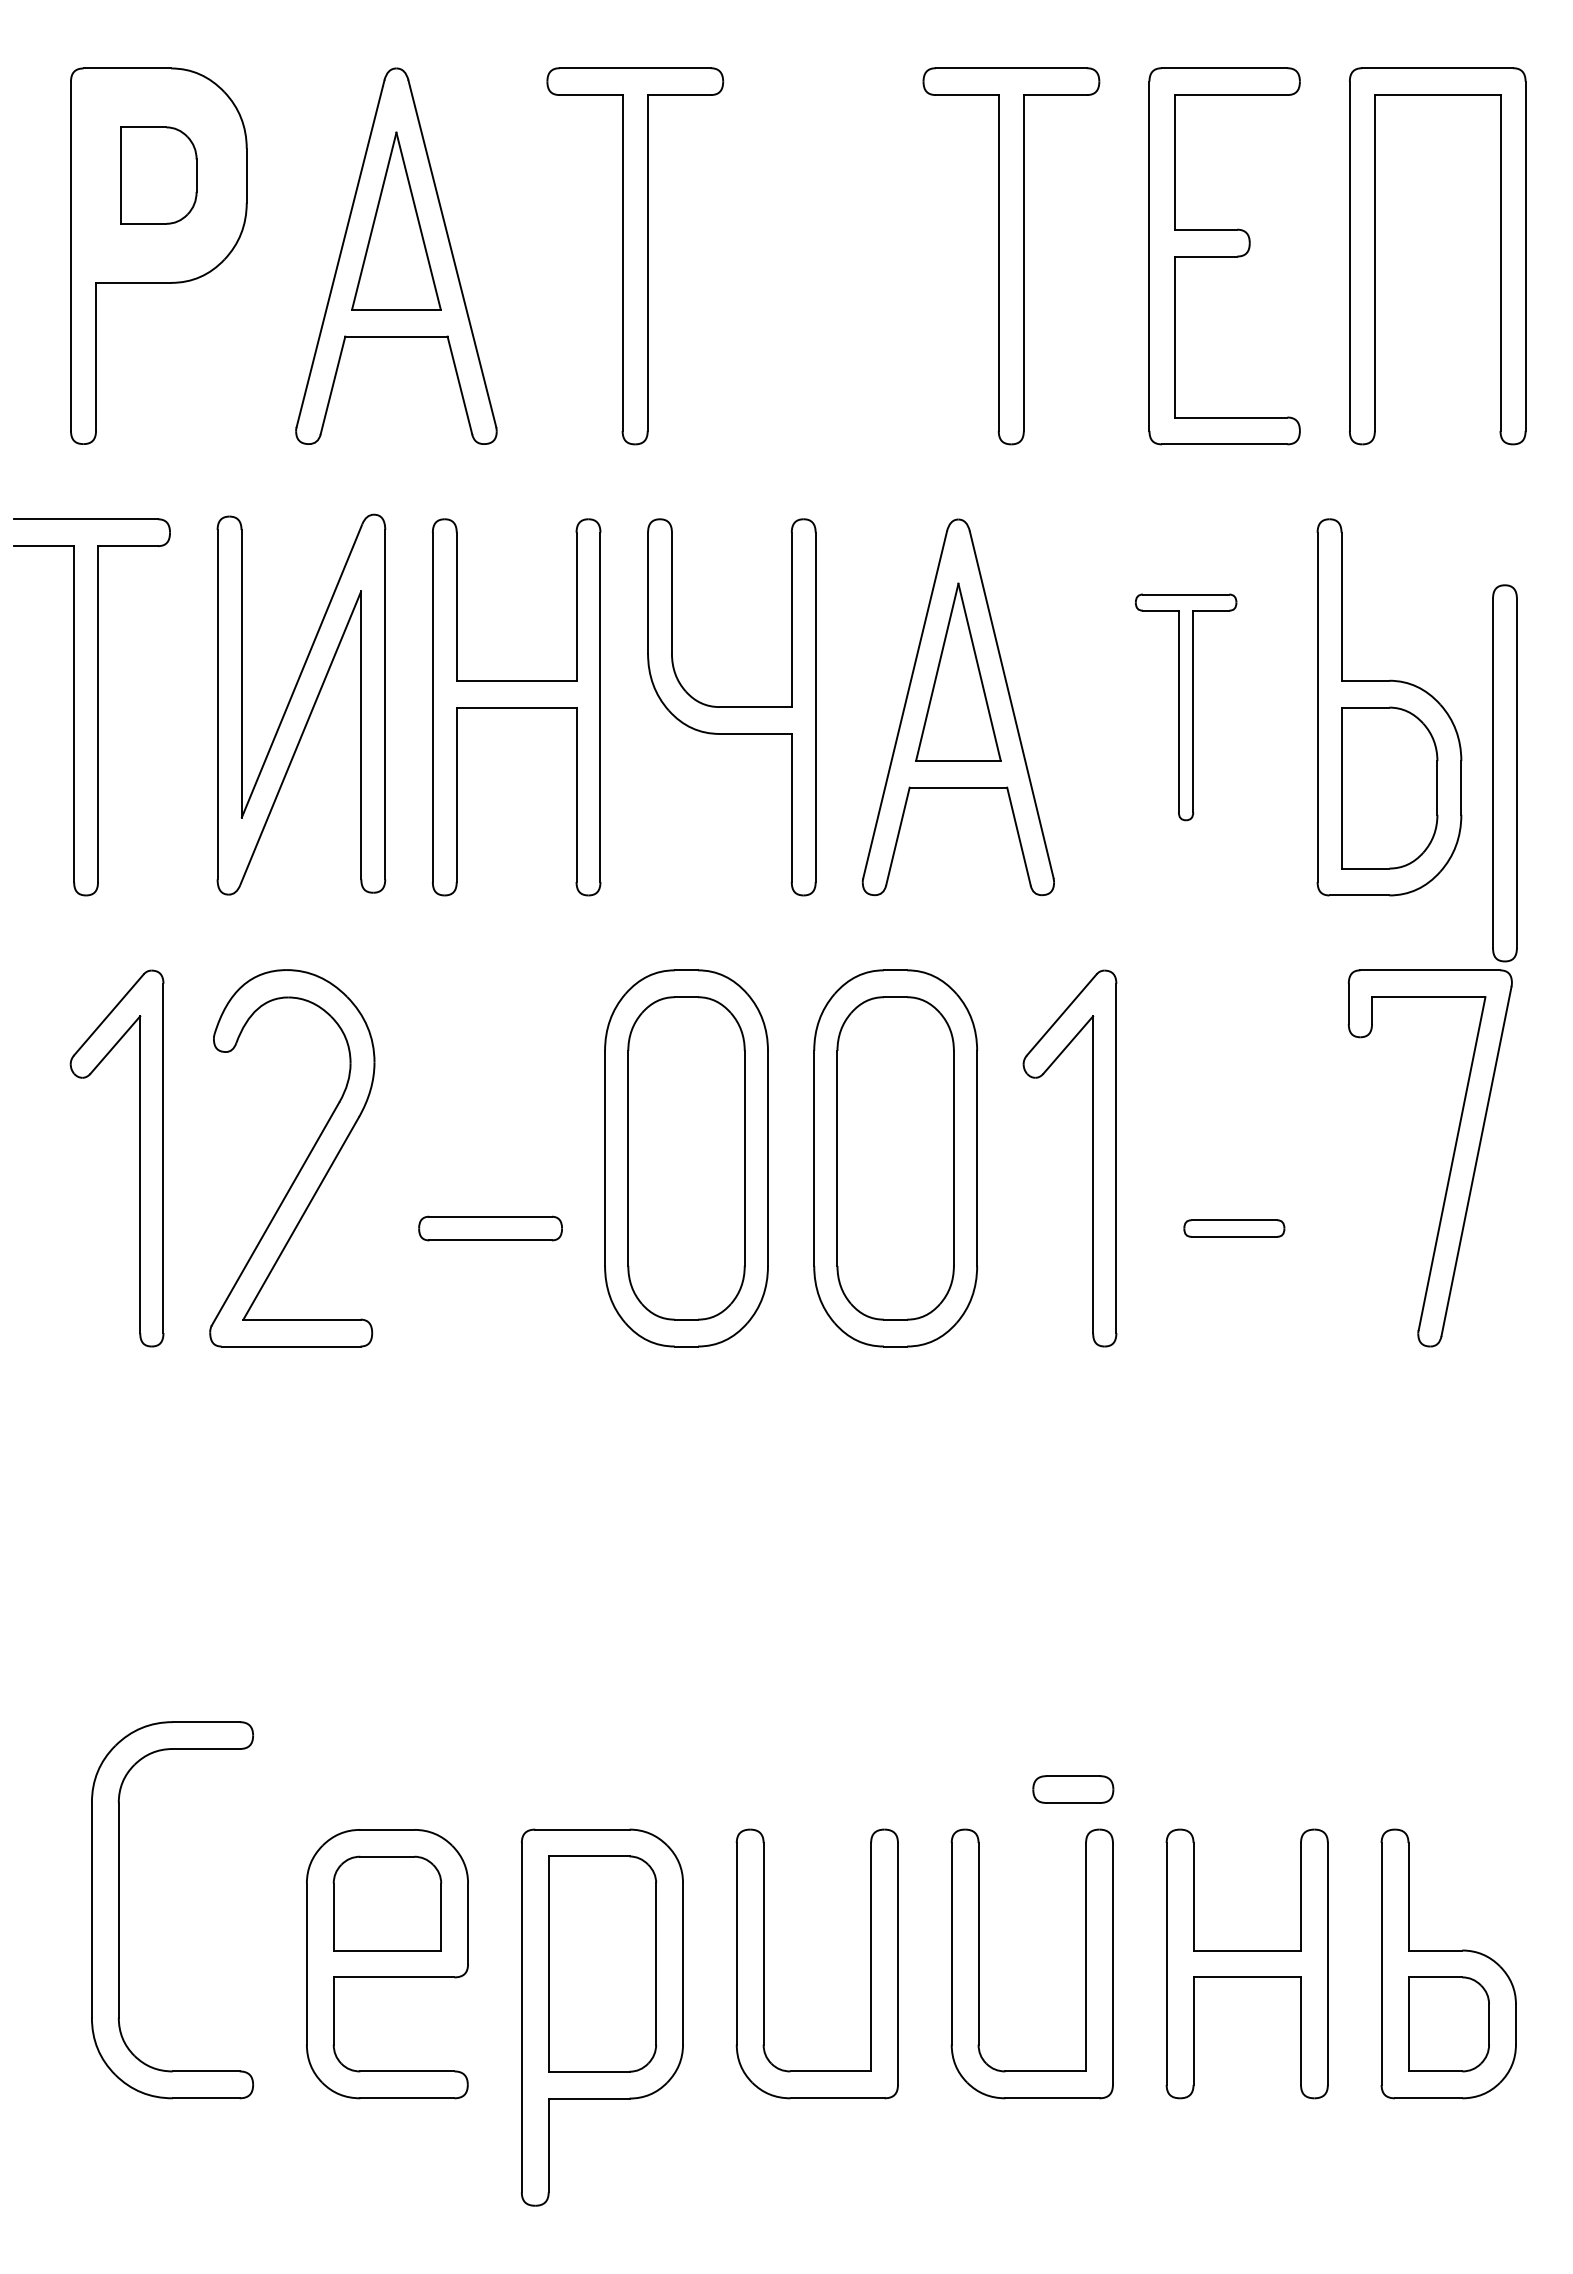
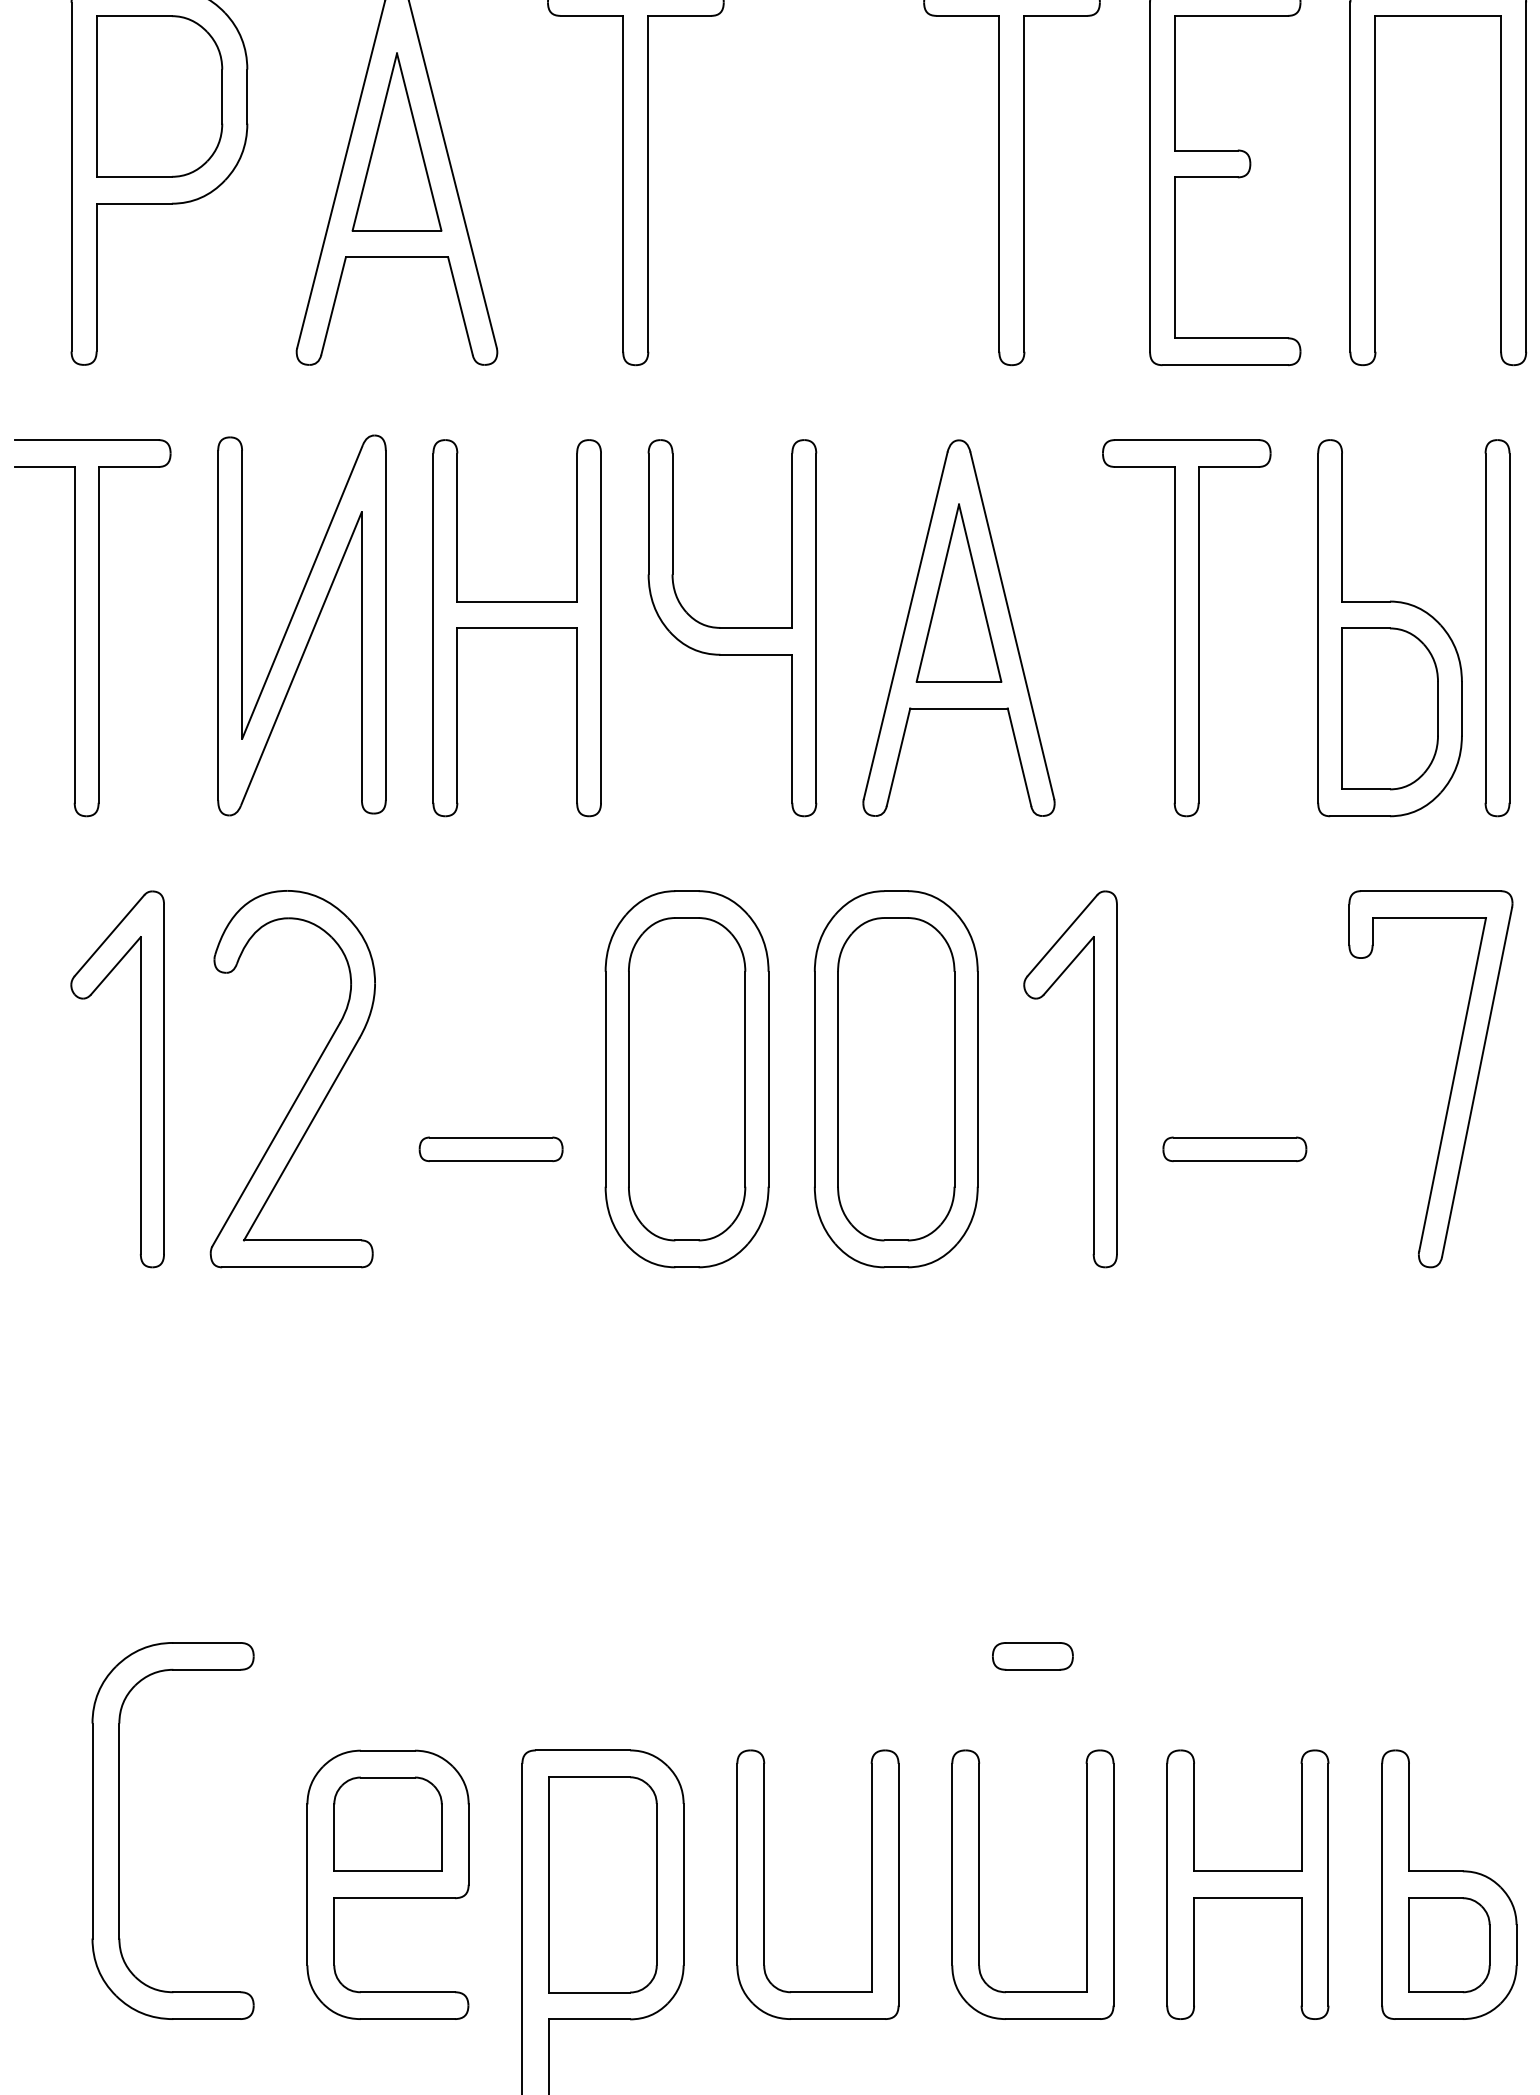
part: (158, 175) -> (159, 96), size x1.67
part: (1185, 707) -> (1186, 628), size x1.67
part: (1504, 773) -> (1497, 628), moved
part: (1234, 1228) -> (1235, 1149), size x1.43
part: (1073, 1789) -> (1033, 1656), moved

